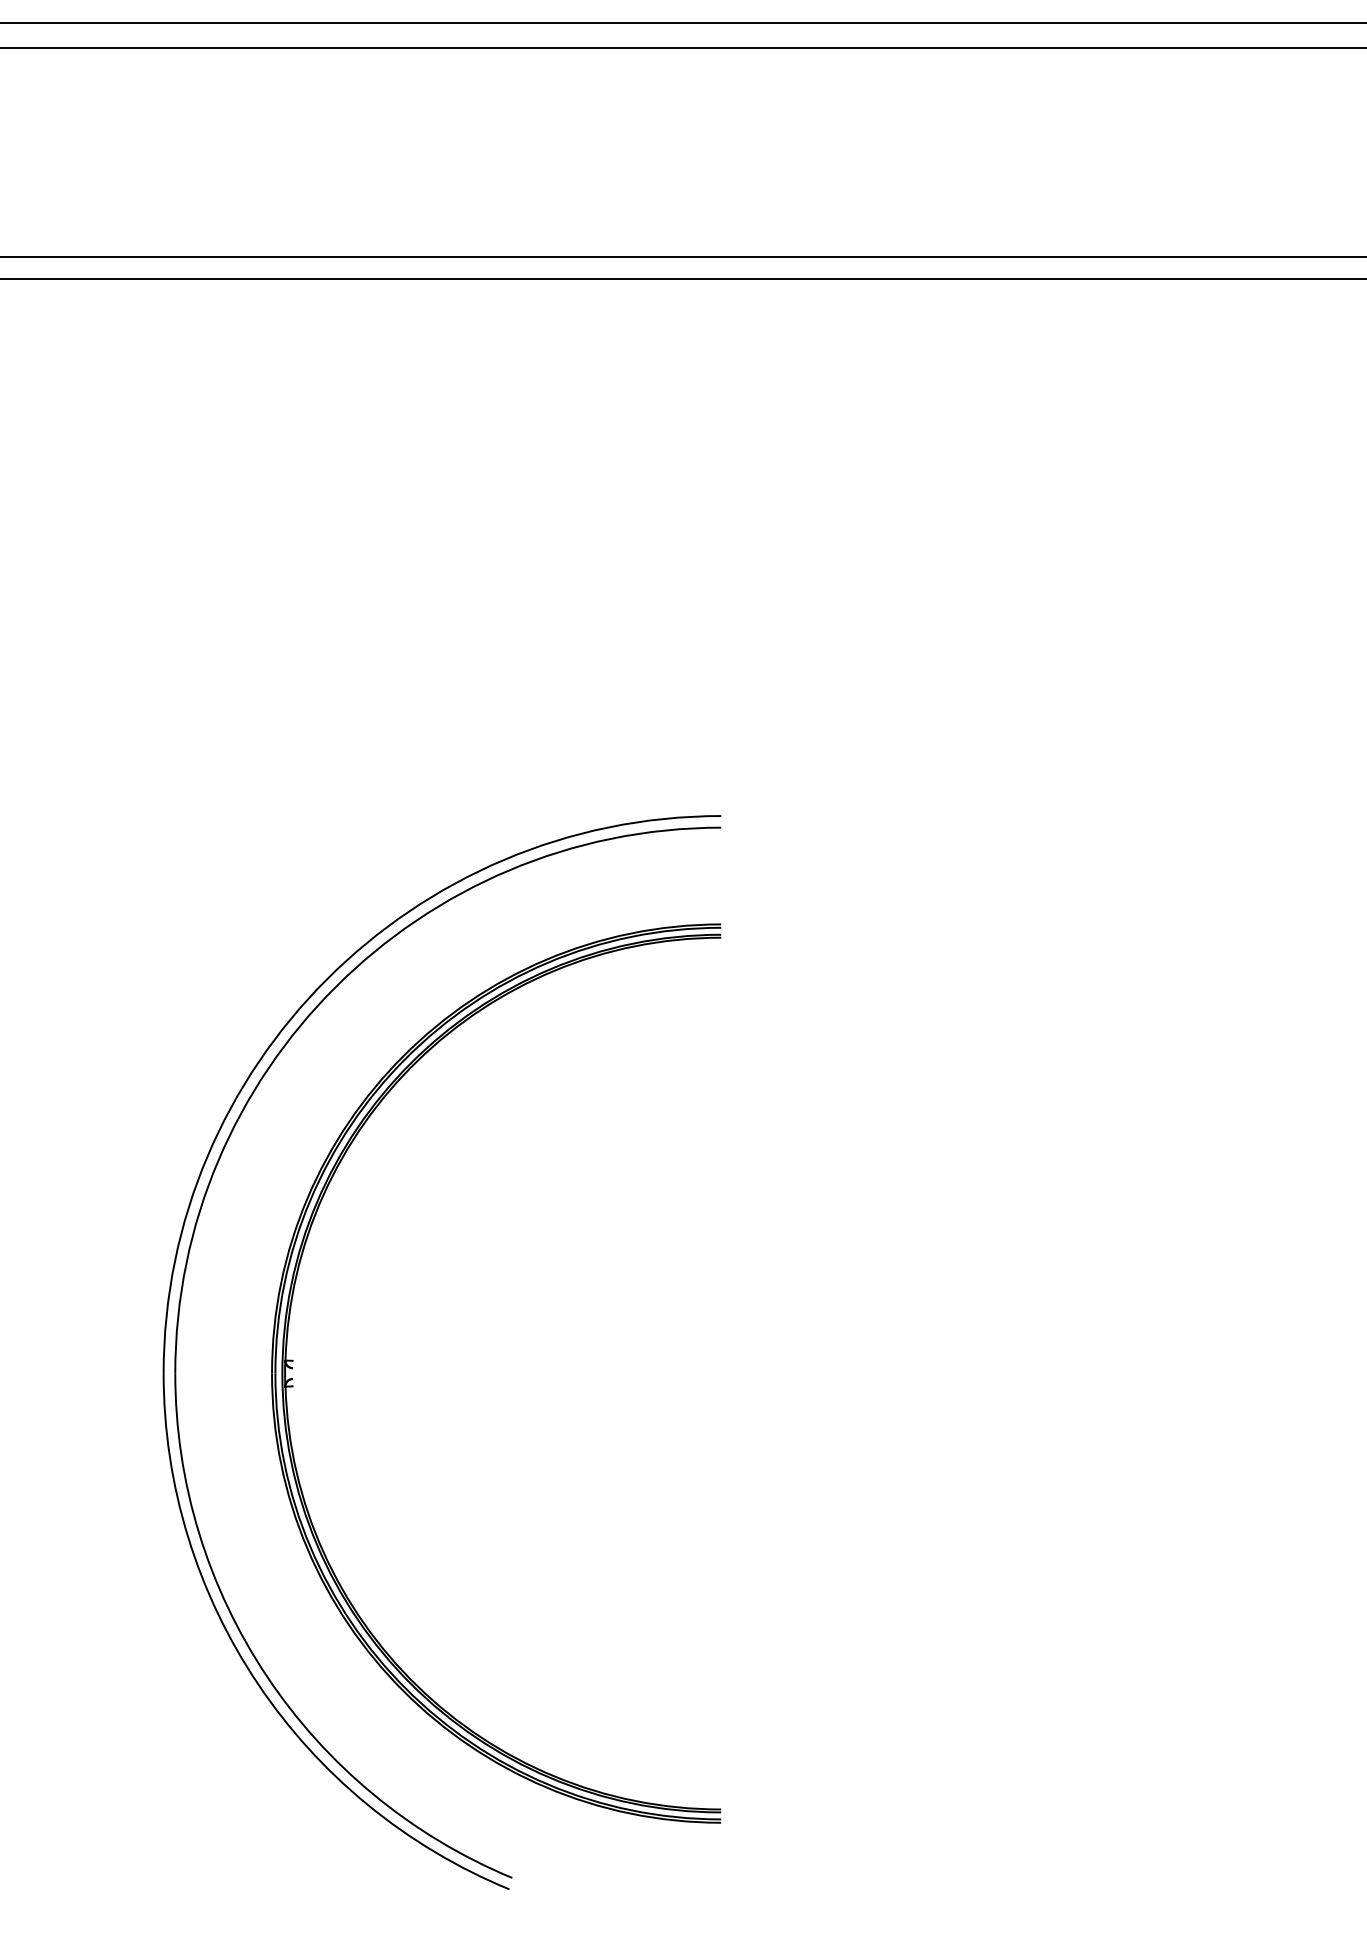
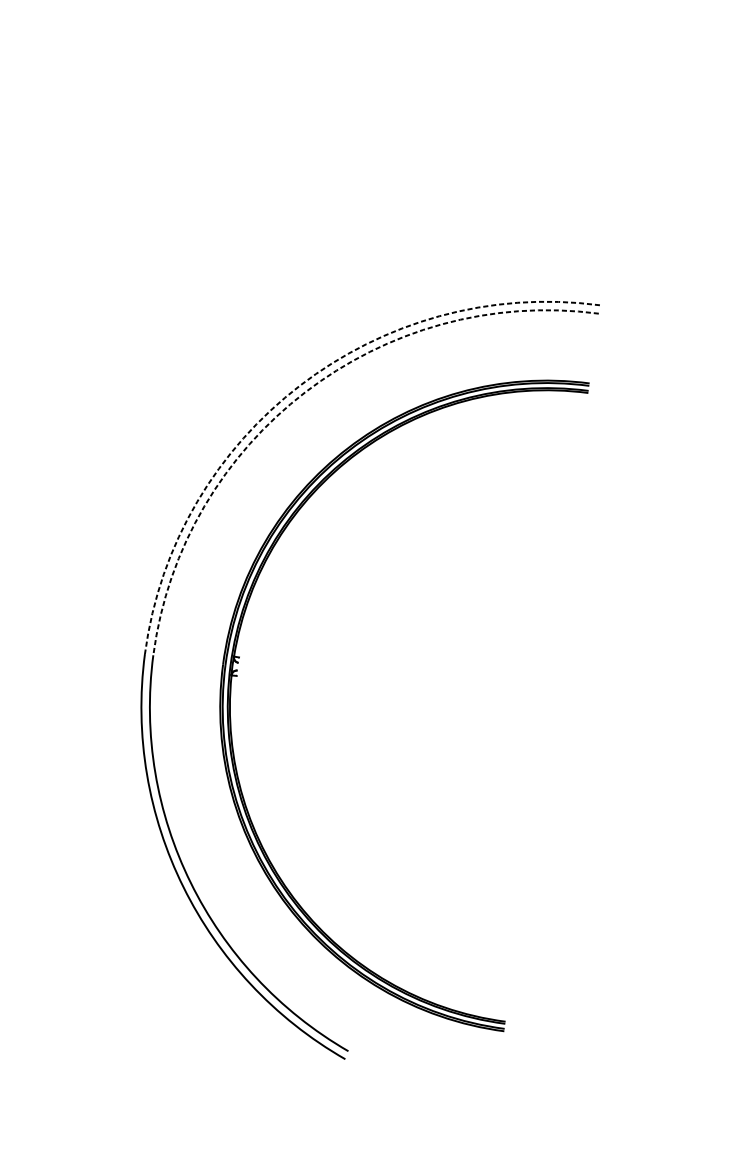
arc: (327, 979) -> (300, 385), solid -> dashed
arc: (335, 987) -> (305, 392), solid -> dashed

